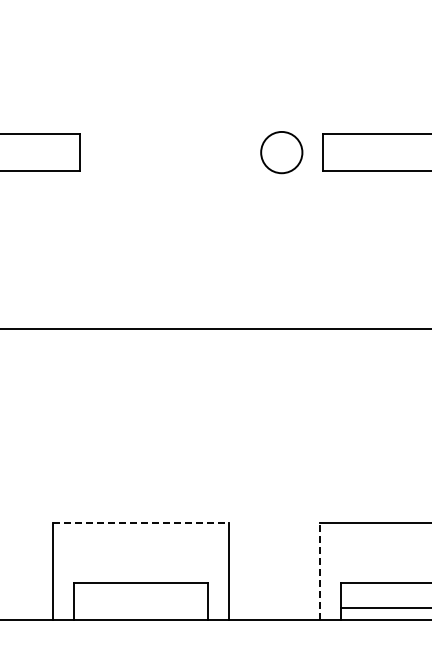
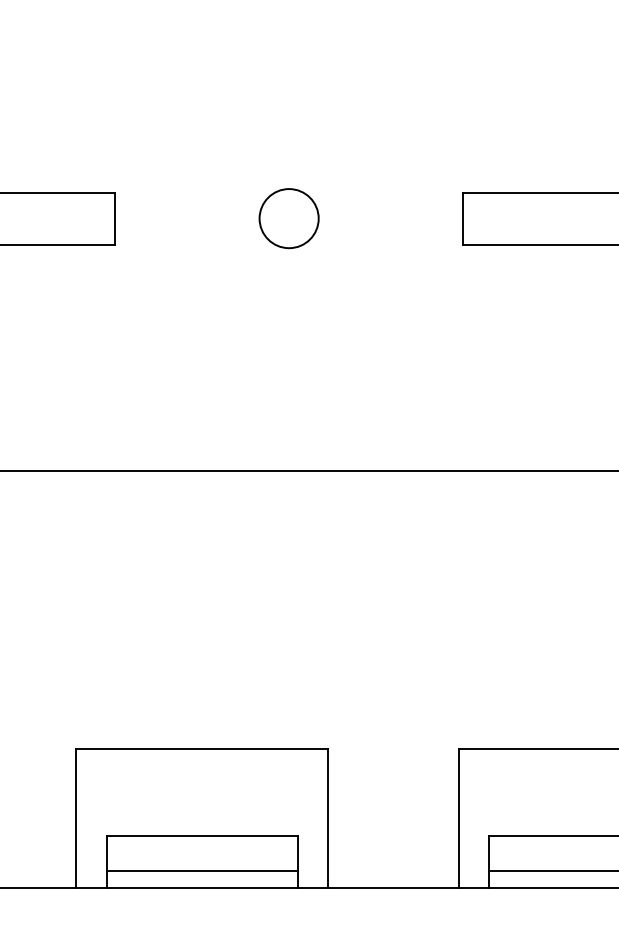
circle: (281, 152) -> (288, 218), moved
line: (141, 522) -> (202, 748), dashed -> solid
line: (320, 571) -> (459, 818), dashed -> solid
line: (140, 607) -> (201, 870), added

